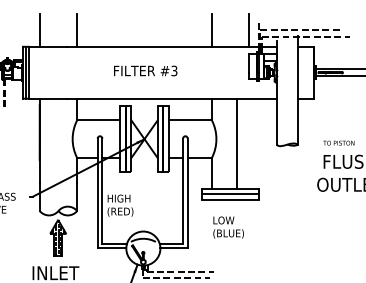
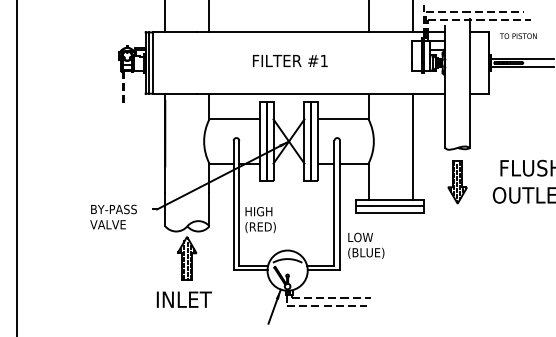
text: (173, 70) -> (323, 60), #3 -> #1
text: (338, 142) -> (518, 35), moved
line: (236, 143) -> (412, 146), moved
part: (287, 173) -> (457, 182), added
text: (228, 227) -> (366, 245), moved

